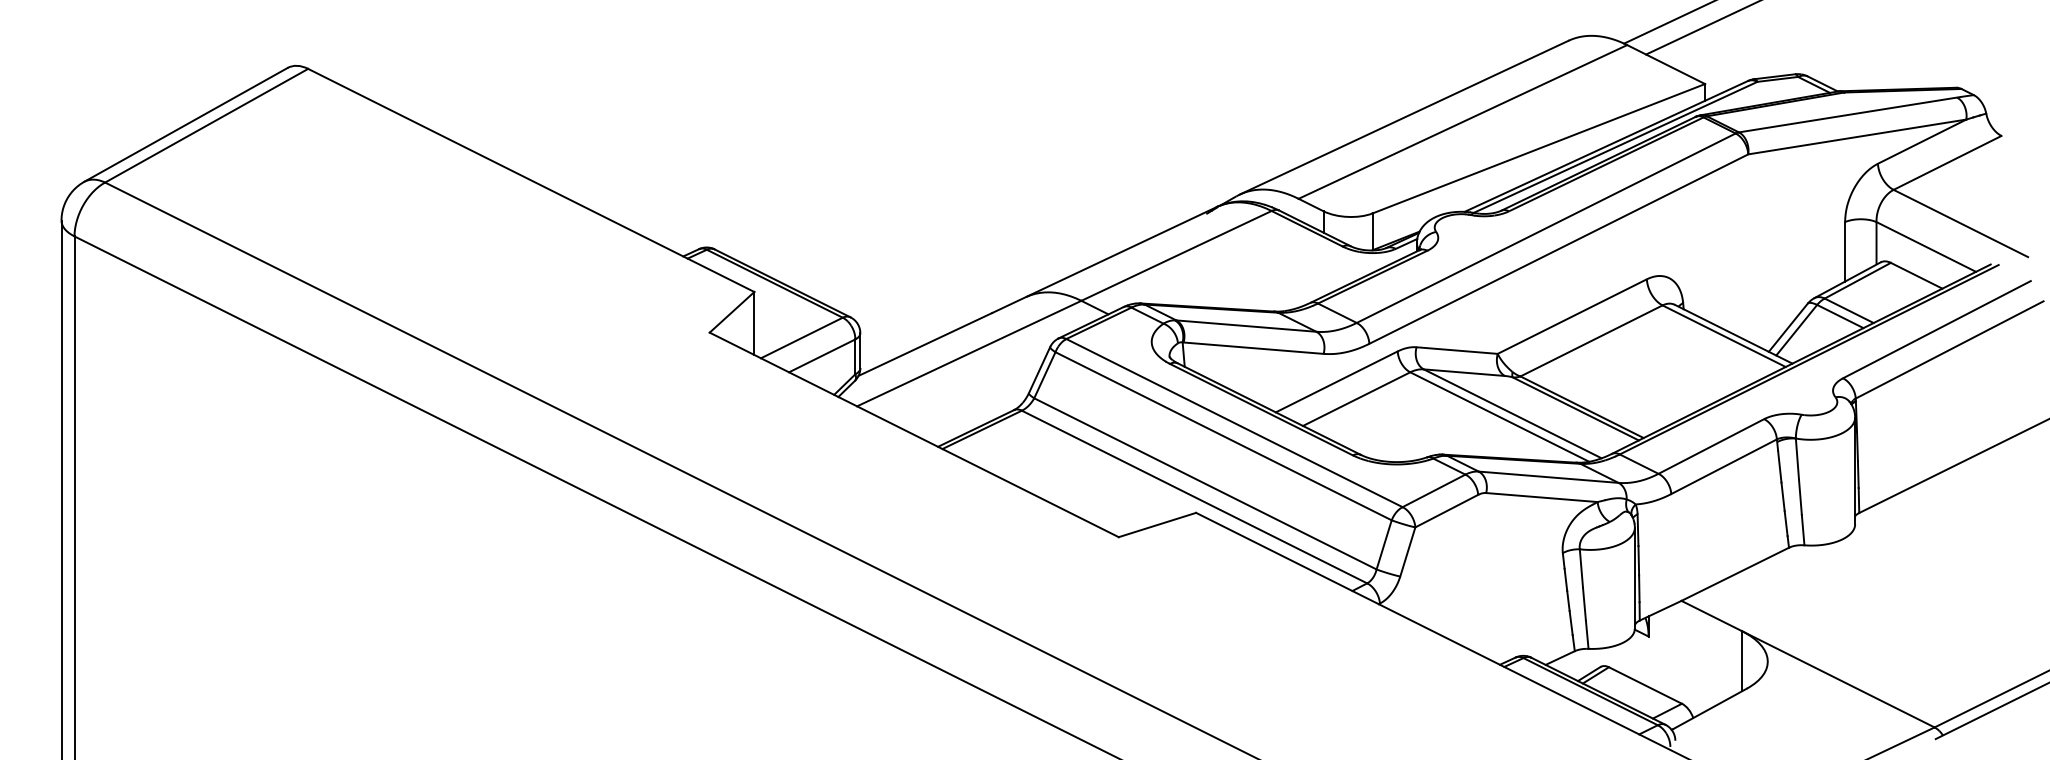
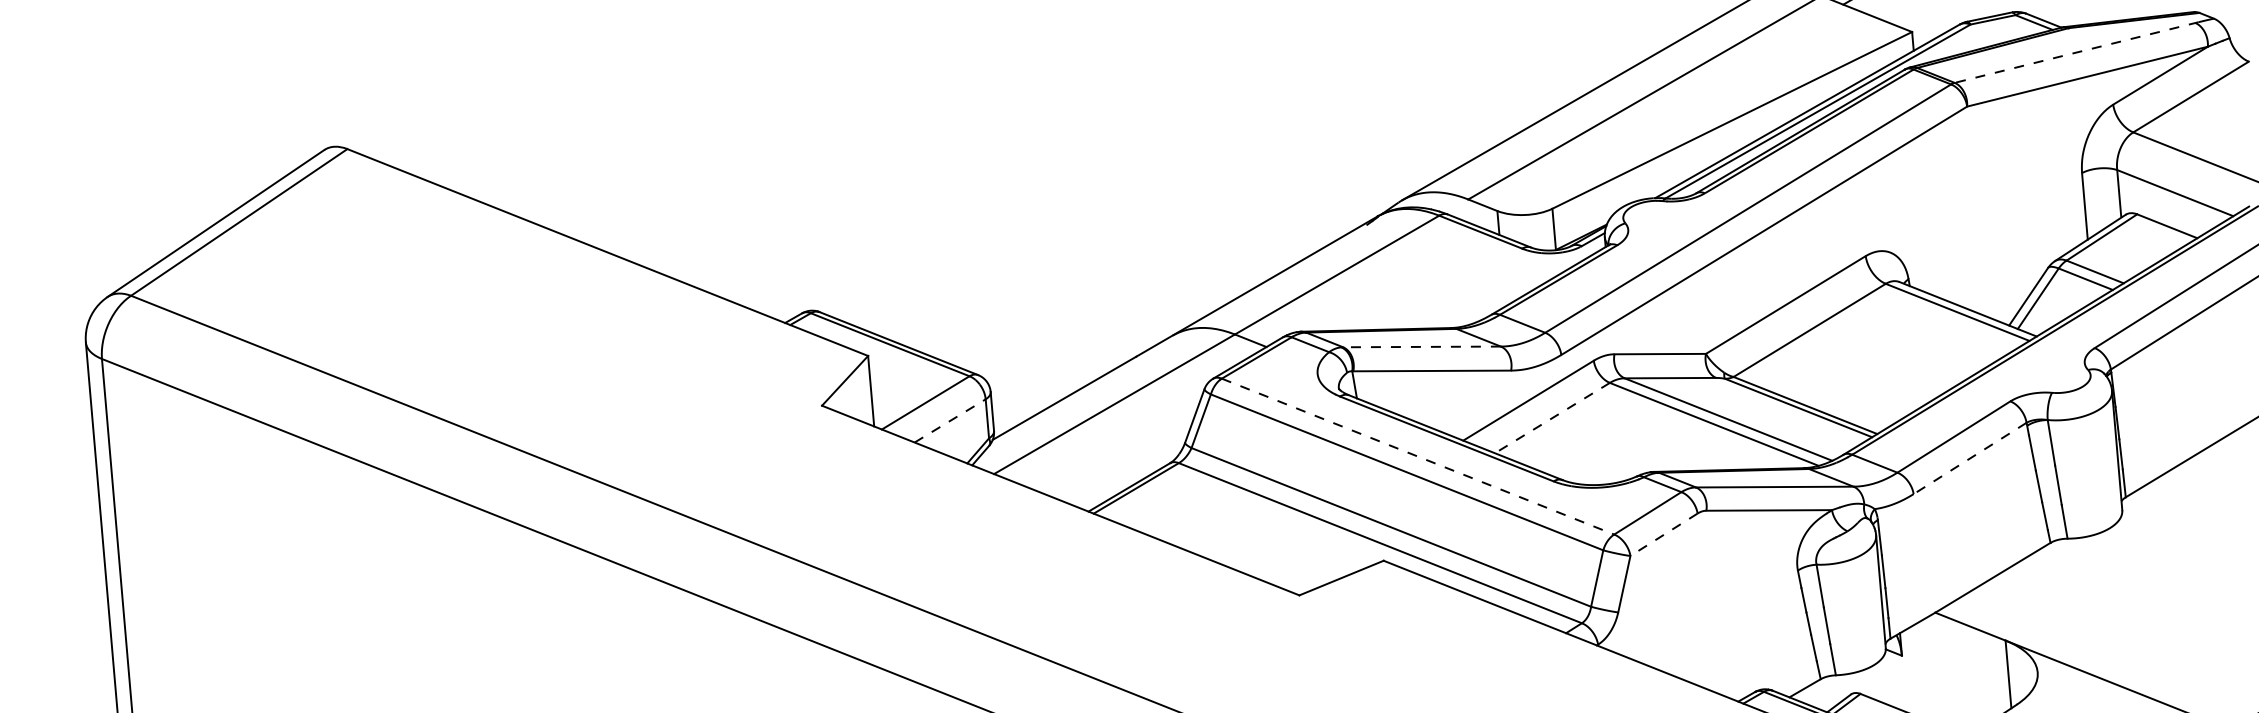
line: (1849, 114) -> (2076, 52), solid -> dashed
line: (1245, 326) -> (1421, 347), solid -> dashed
line: (822, 355) -> (950, 420), solid -> dashed
line: (1356, 399) -> (1552, 418), solid -> dashed
line: (1234, 423) -> (1418, 457), solid -> dashed
line: (1723, 466) -> (1969, 458), solid -> dashed
line: (1446, 511) -> (1663, 535), solid -> dashed

